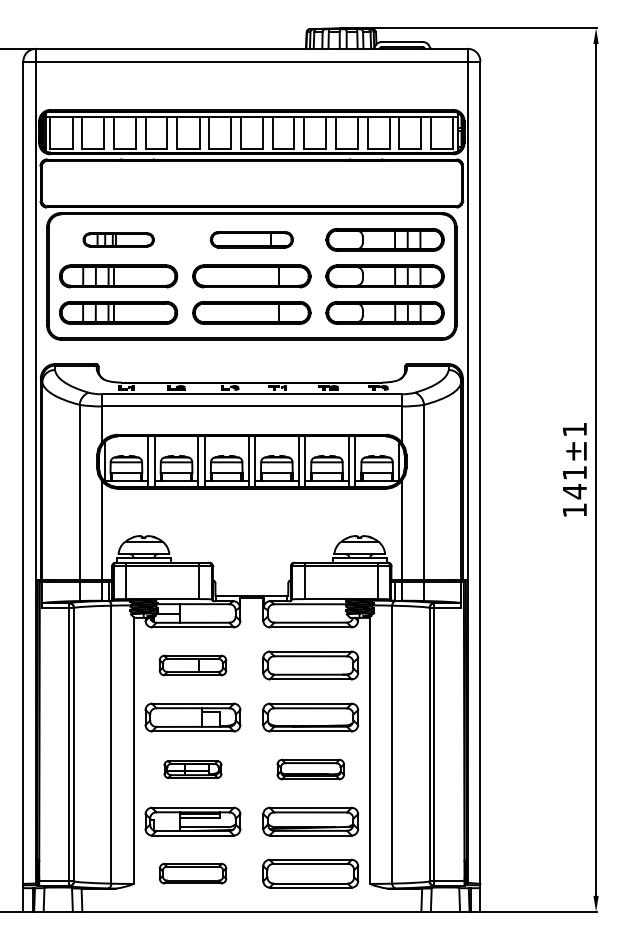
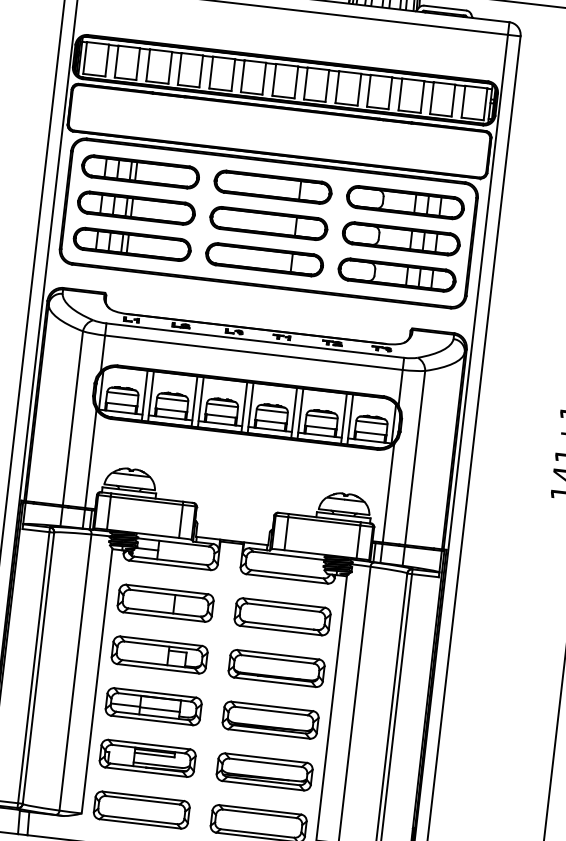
part: (118, 239) -> (140, 171), size x1.67
part: (251, 239) -> (272, 186), size x1.43
part: (192, 665) -> (165, 603), size x1.43
part: (192, 769) -> (153, 706), size x1.67
part: (310, 769) -> (270, 720), size x1.43
part: (192, 873) -> (141, 809), size x1.43

